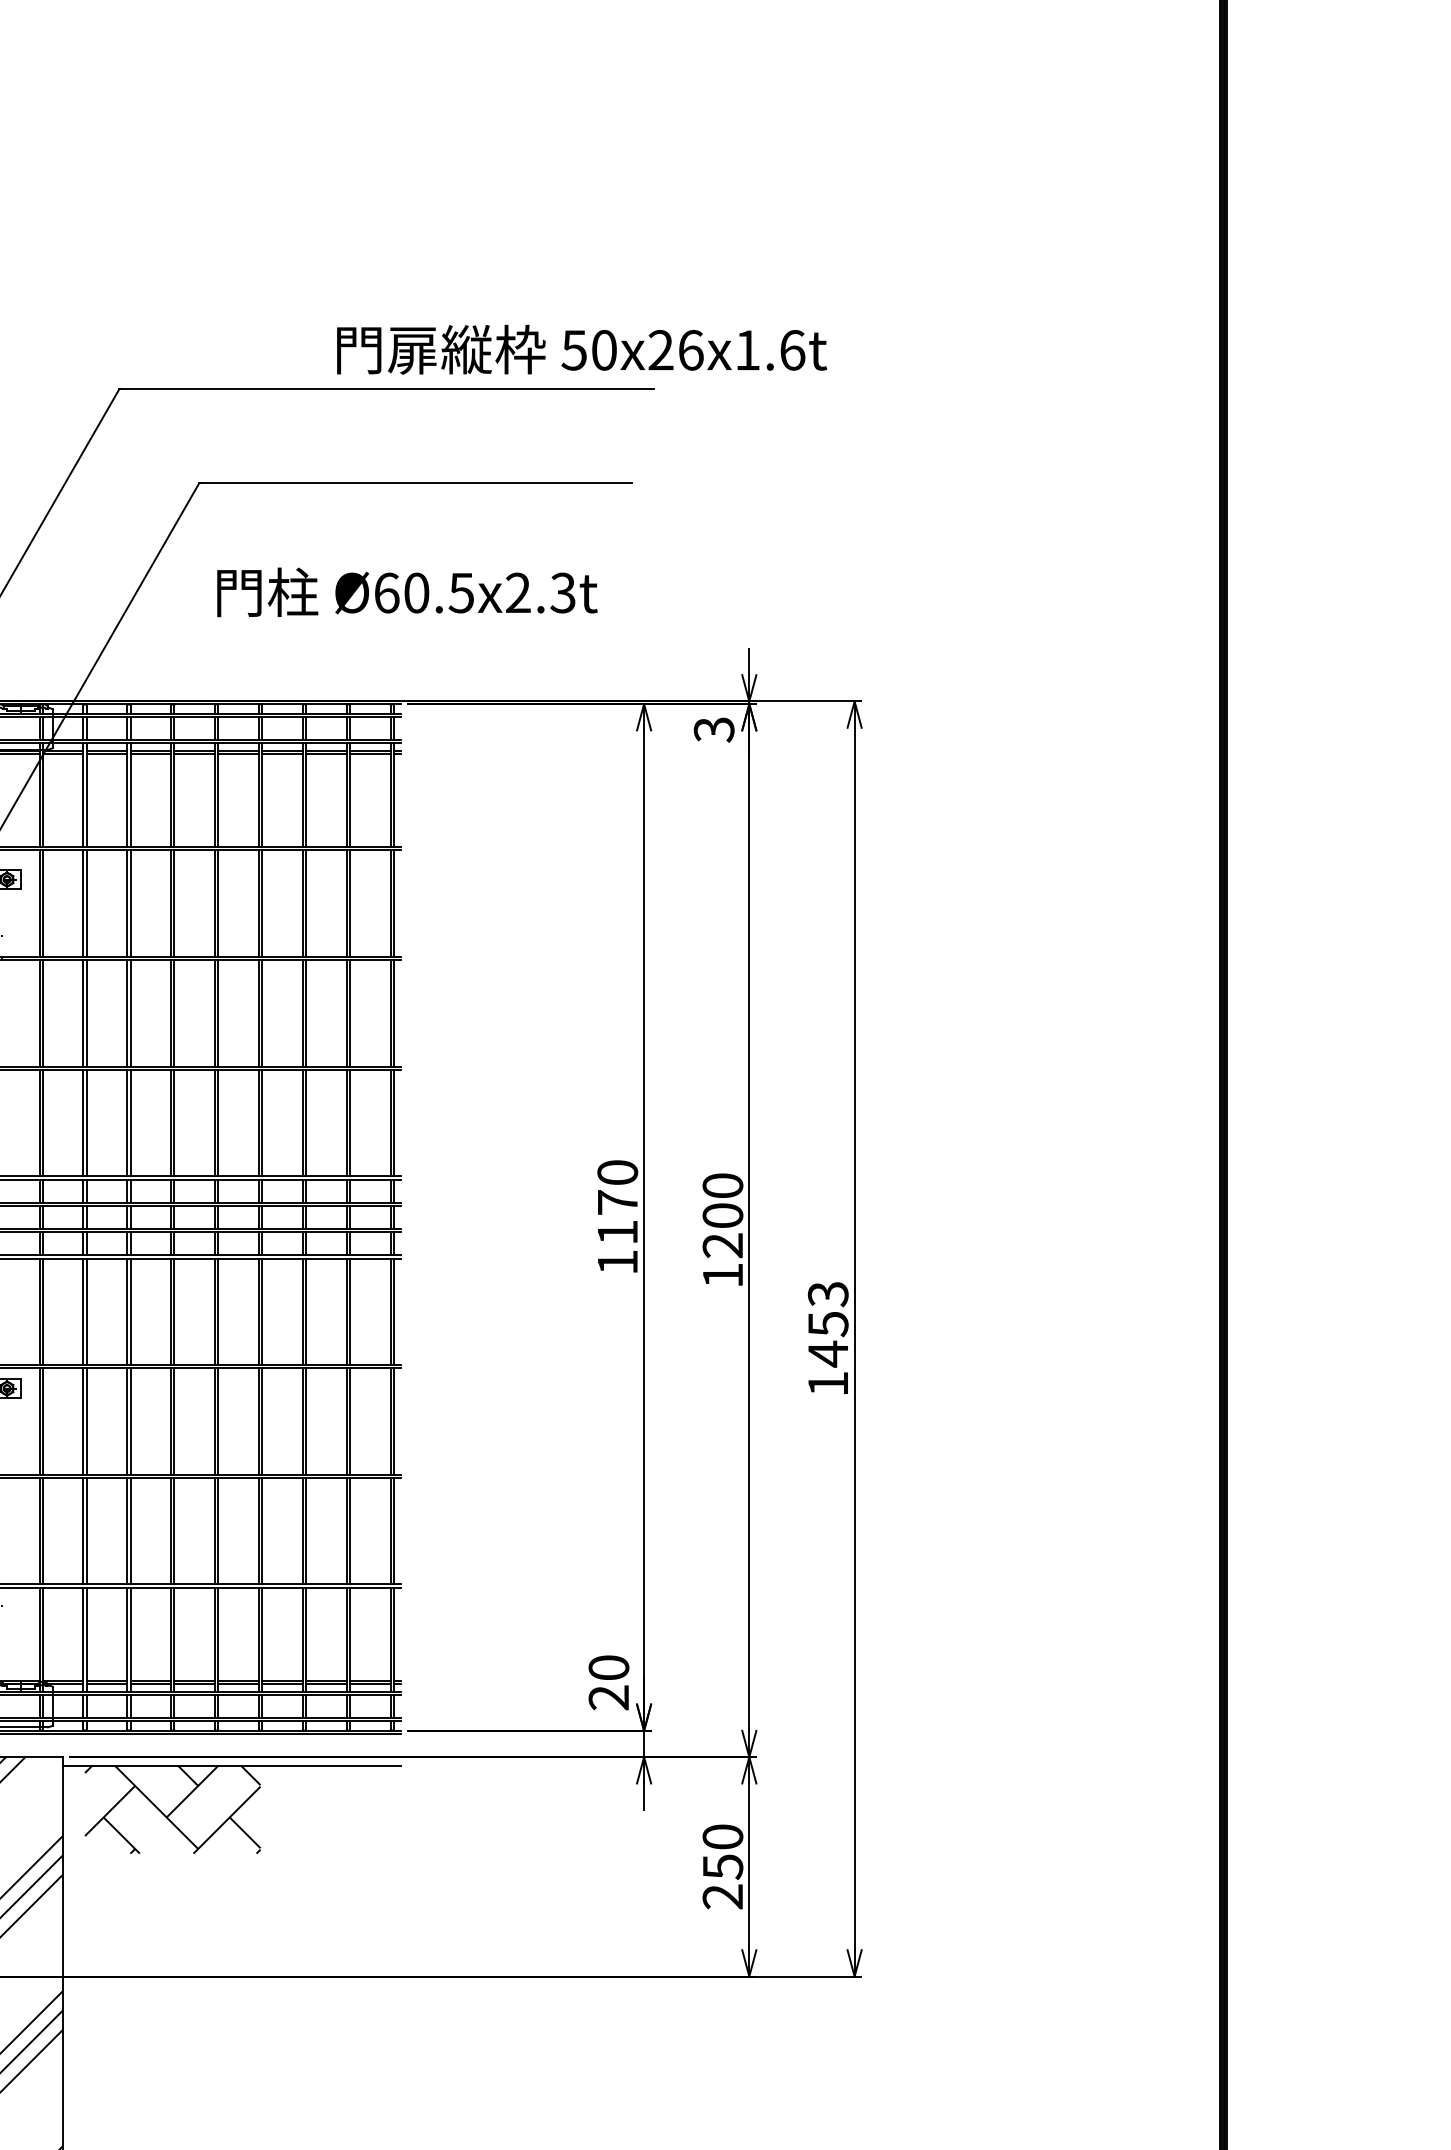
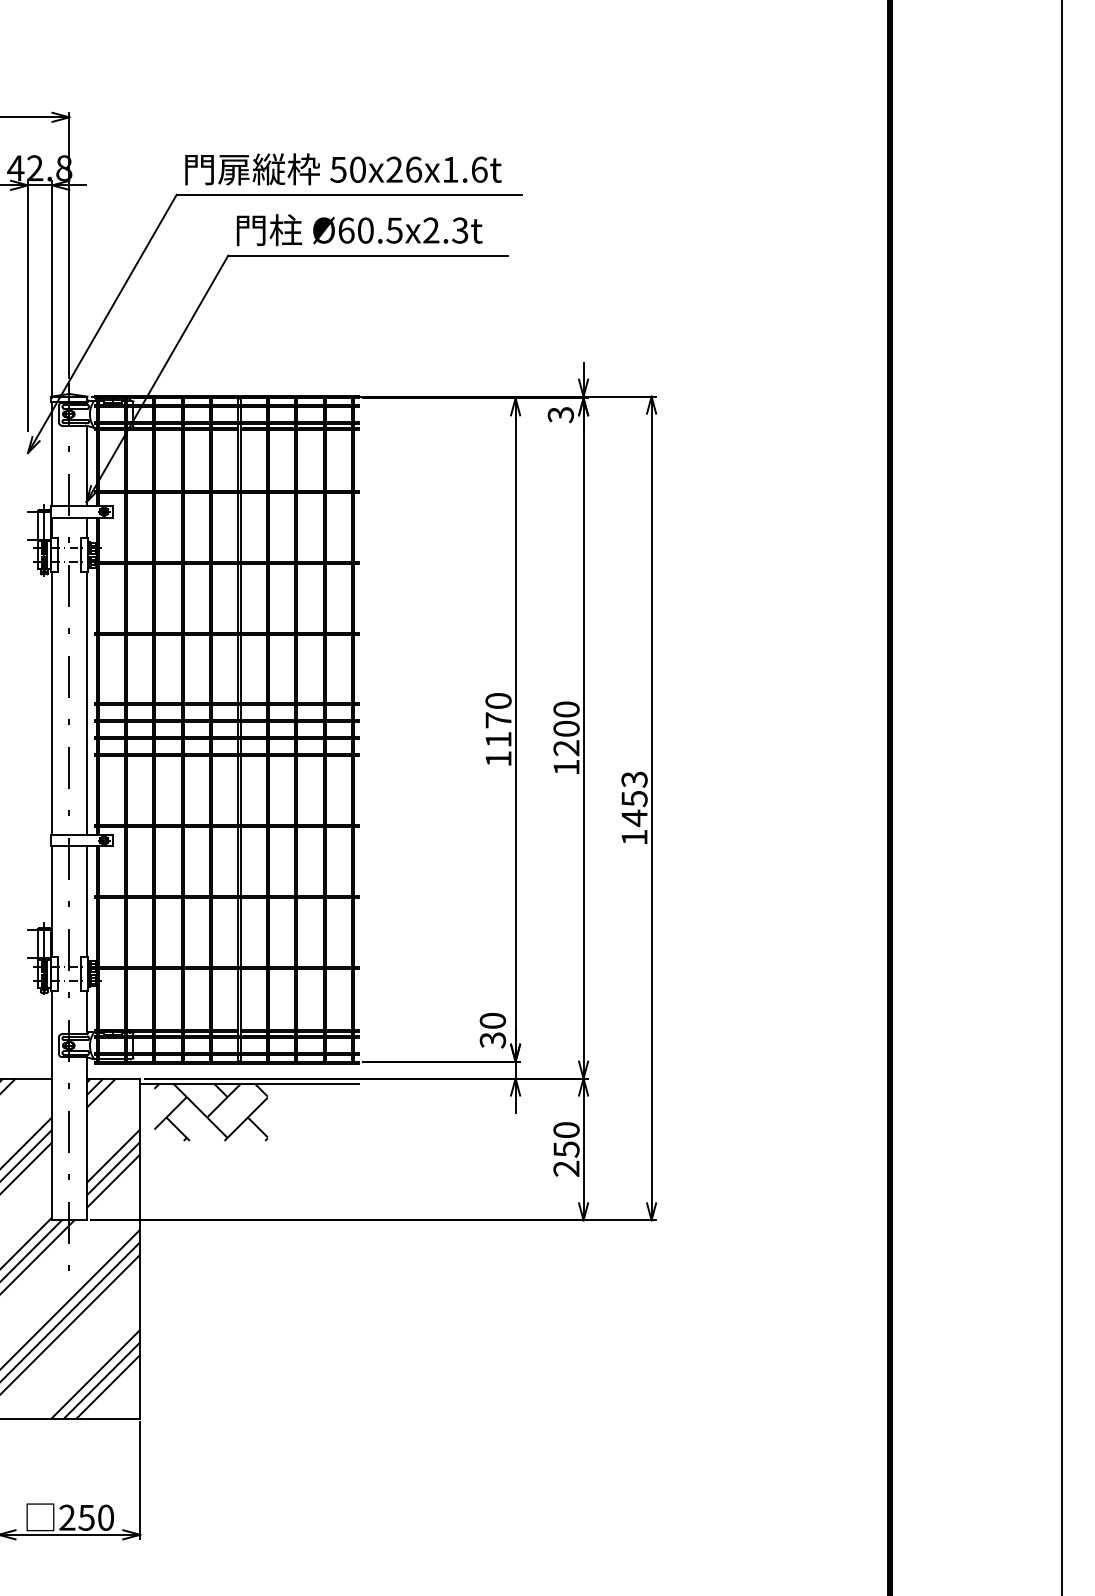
text: (582, 349) -> (343, 169), moved
text: (407, 592) -> (359, 230), moved
text: (609, 1698) -> (493, 1040), 20 -> 30

